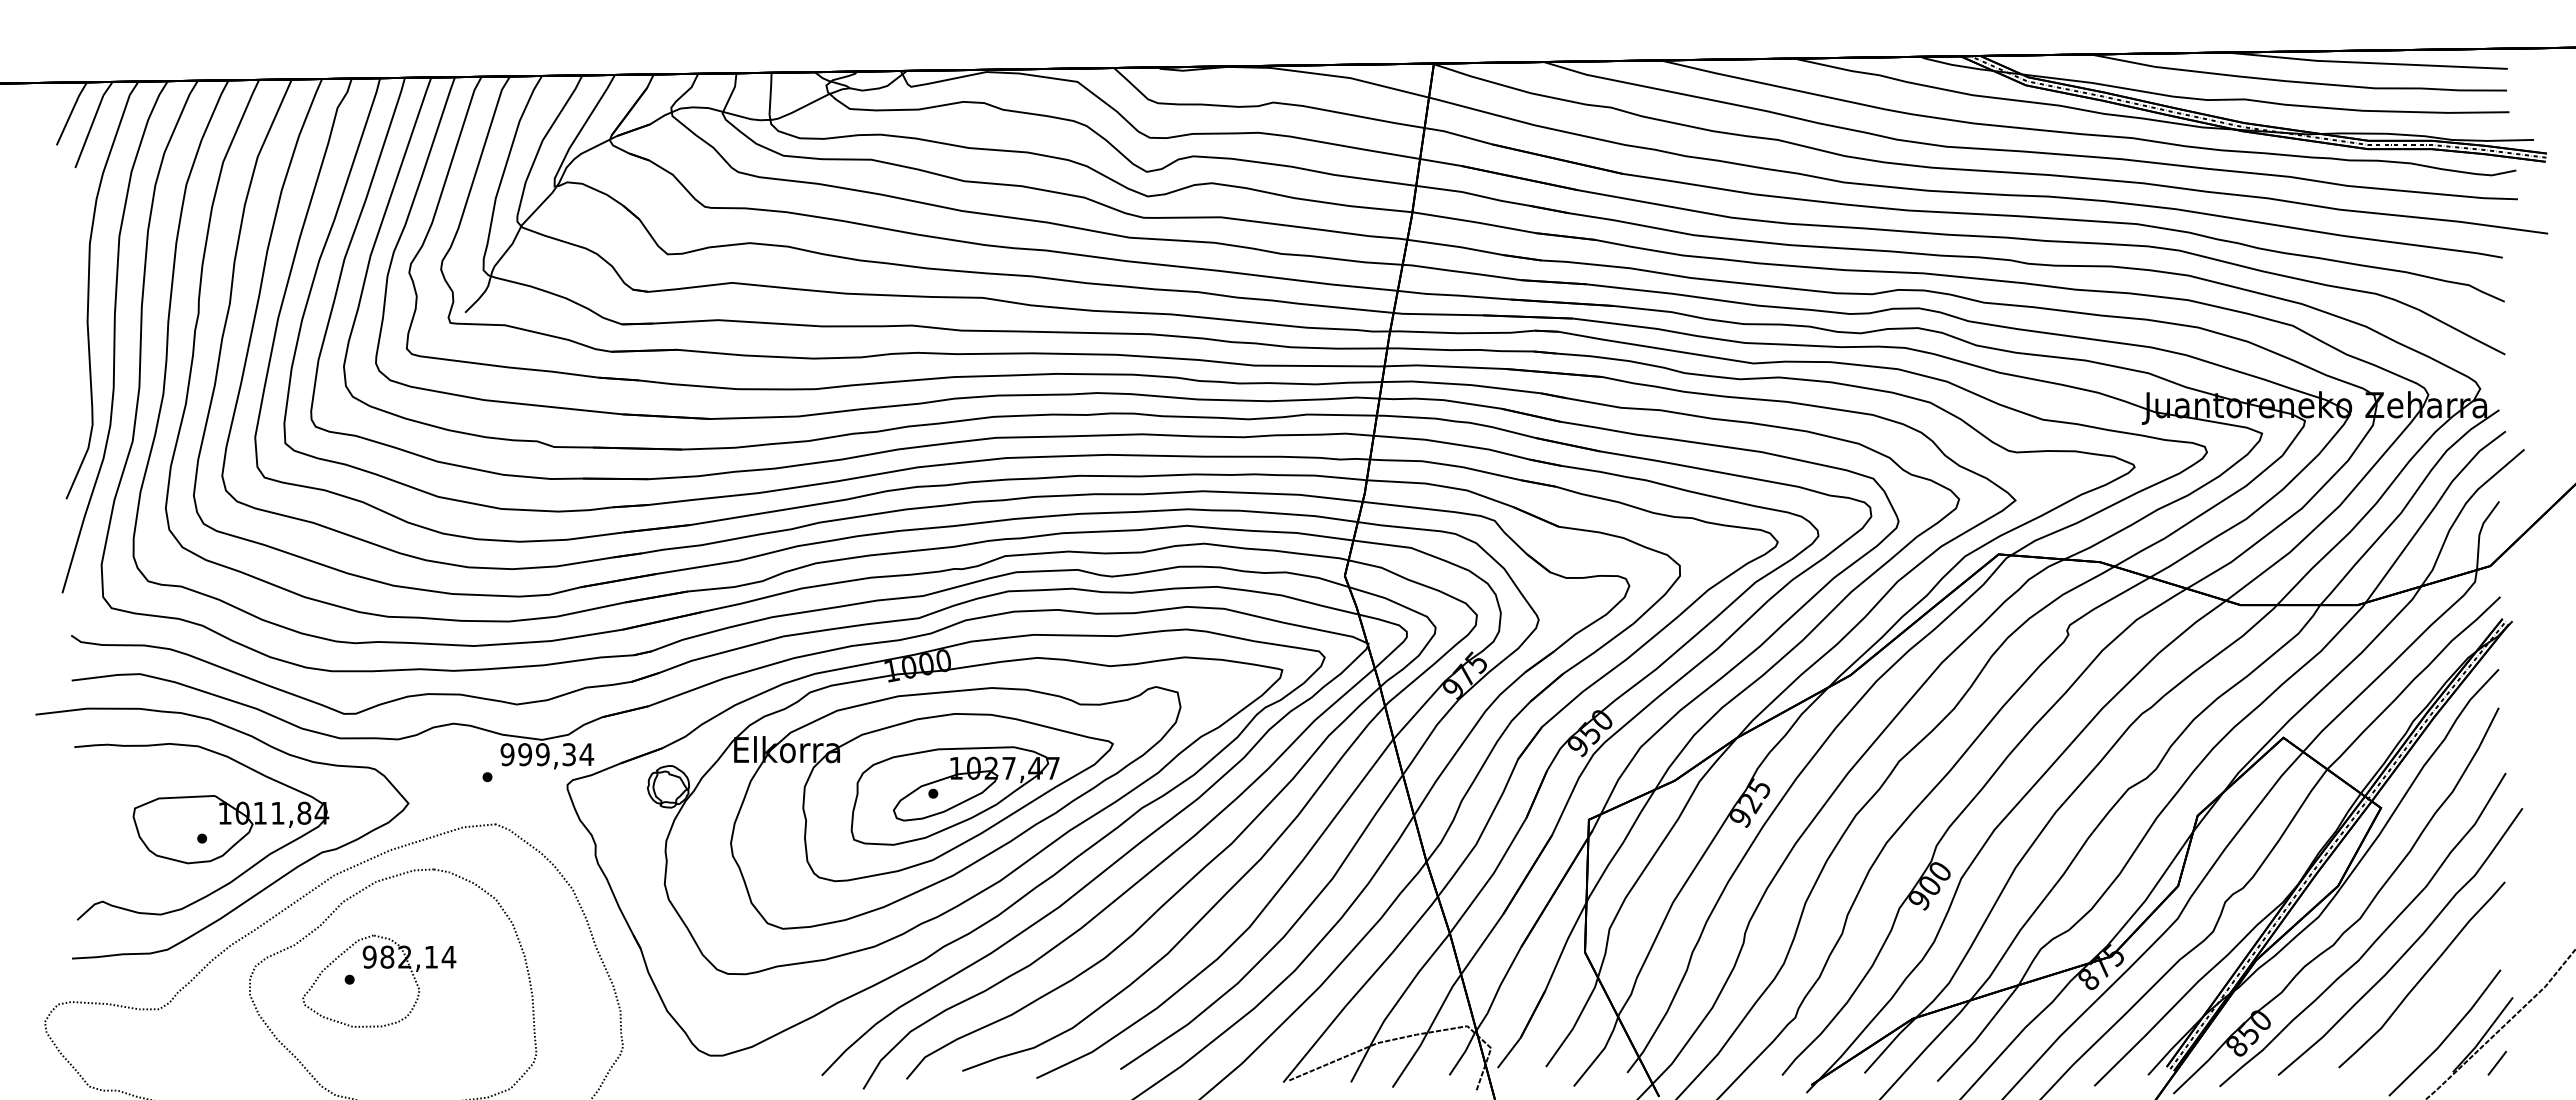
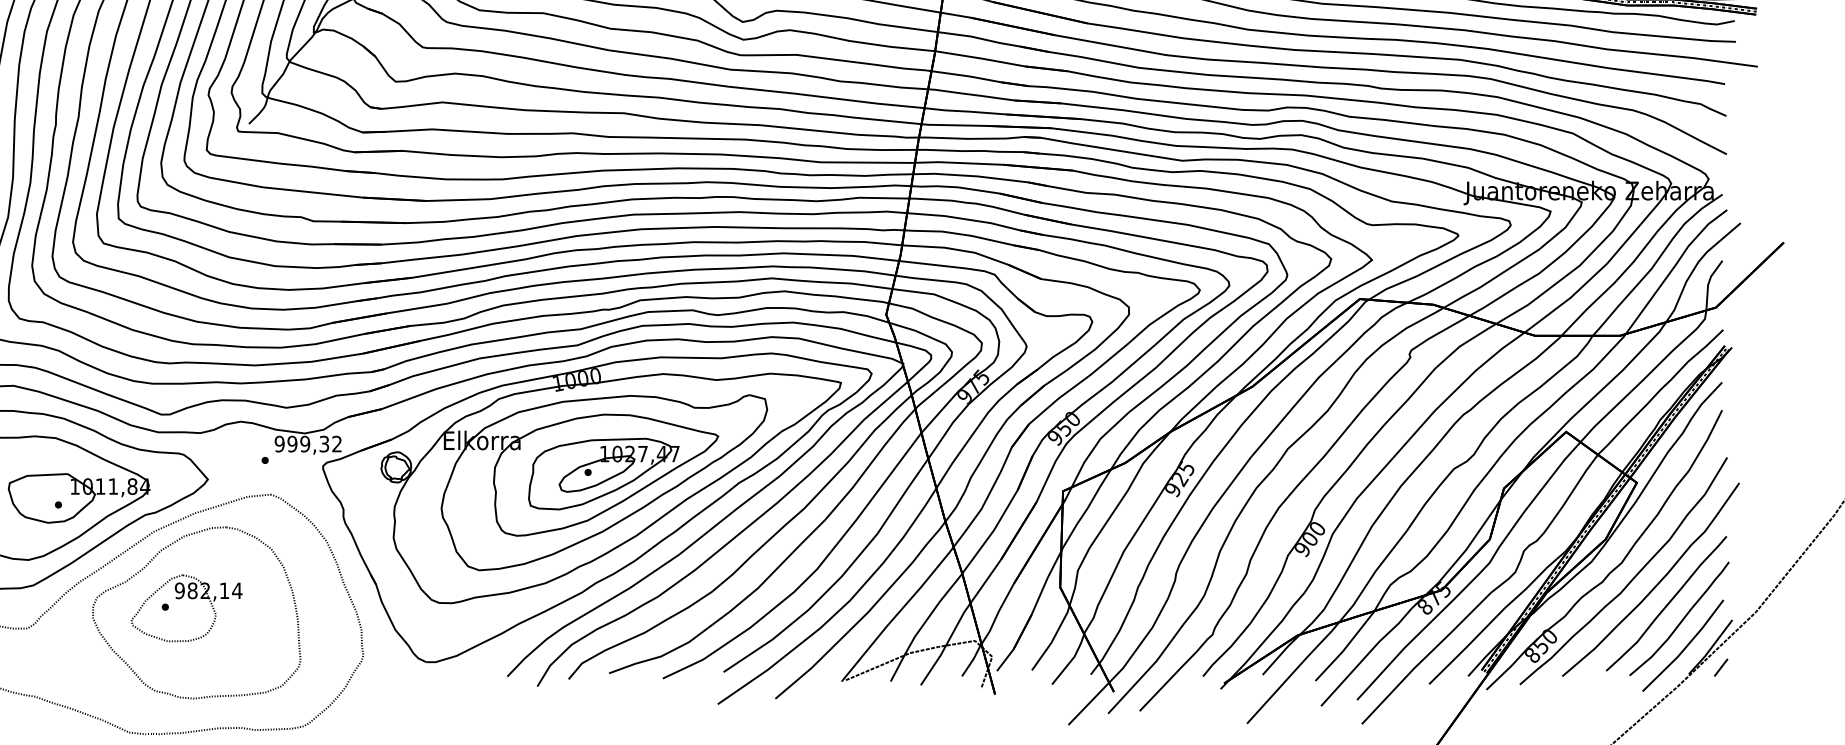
text: (586, 754) -> (336, 444), 999,34 -> 999,32
curve: (2443, 996) -> (1682, 619), added

